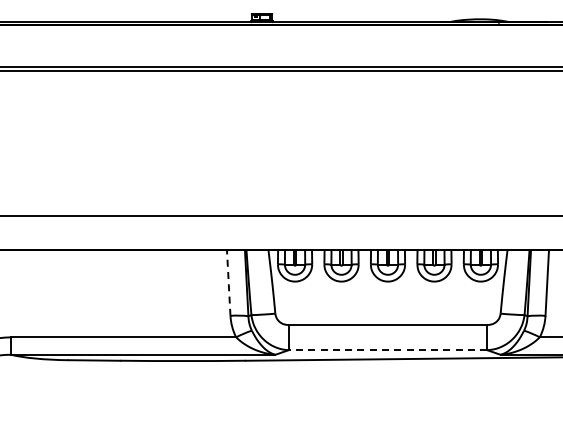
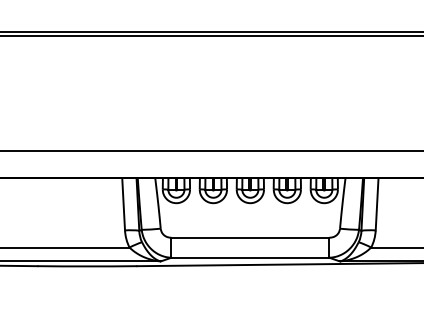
line: (228, 282) -> (123, 203), dashed -> solid
line: (387, 350) -> (249, 258), dashed -> solid

